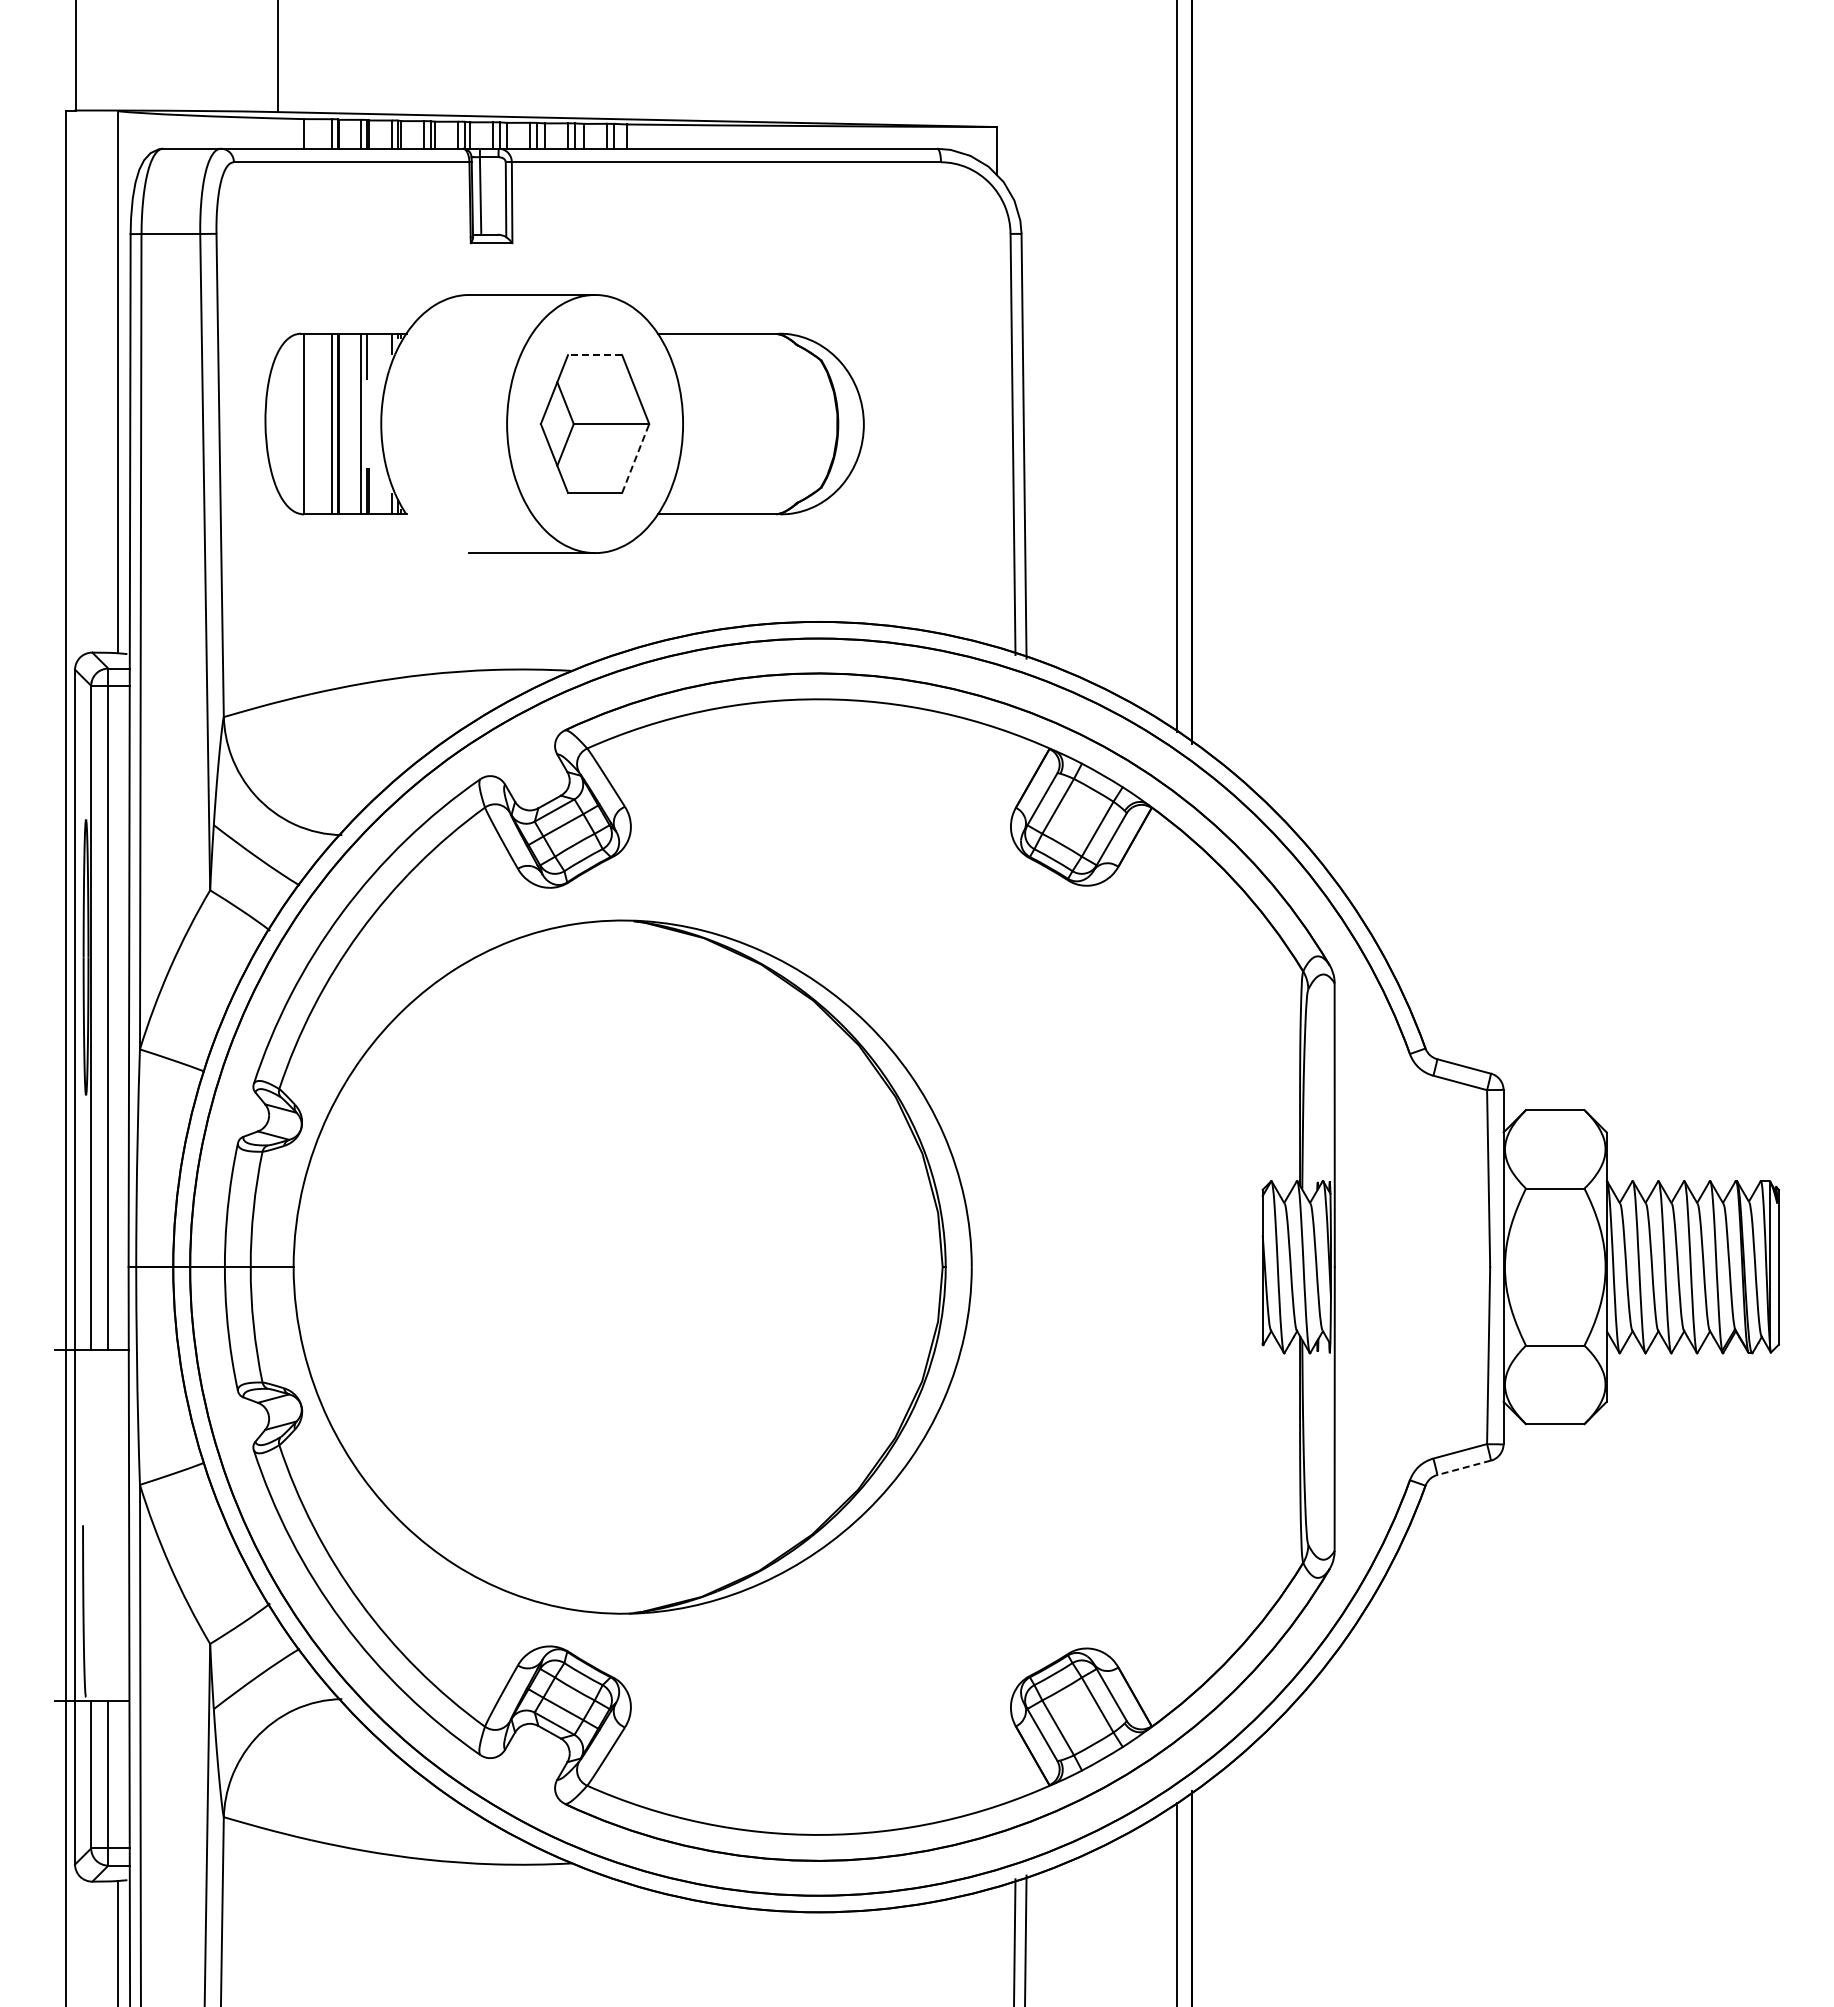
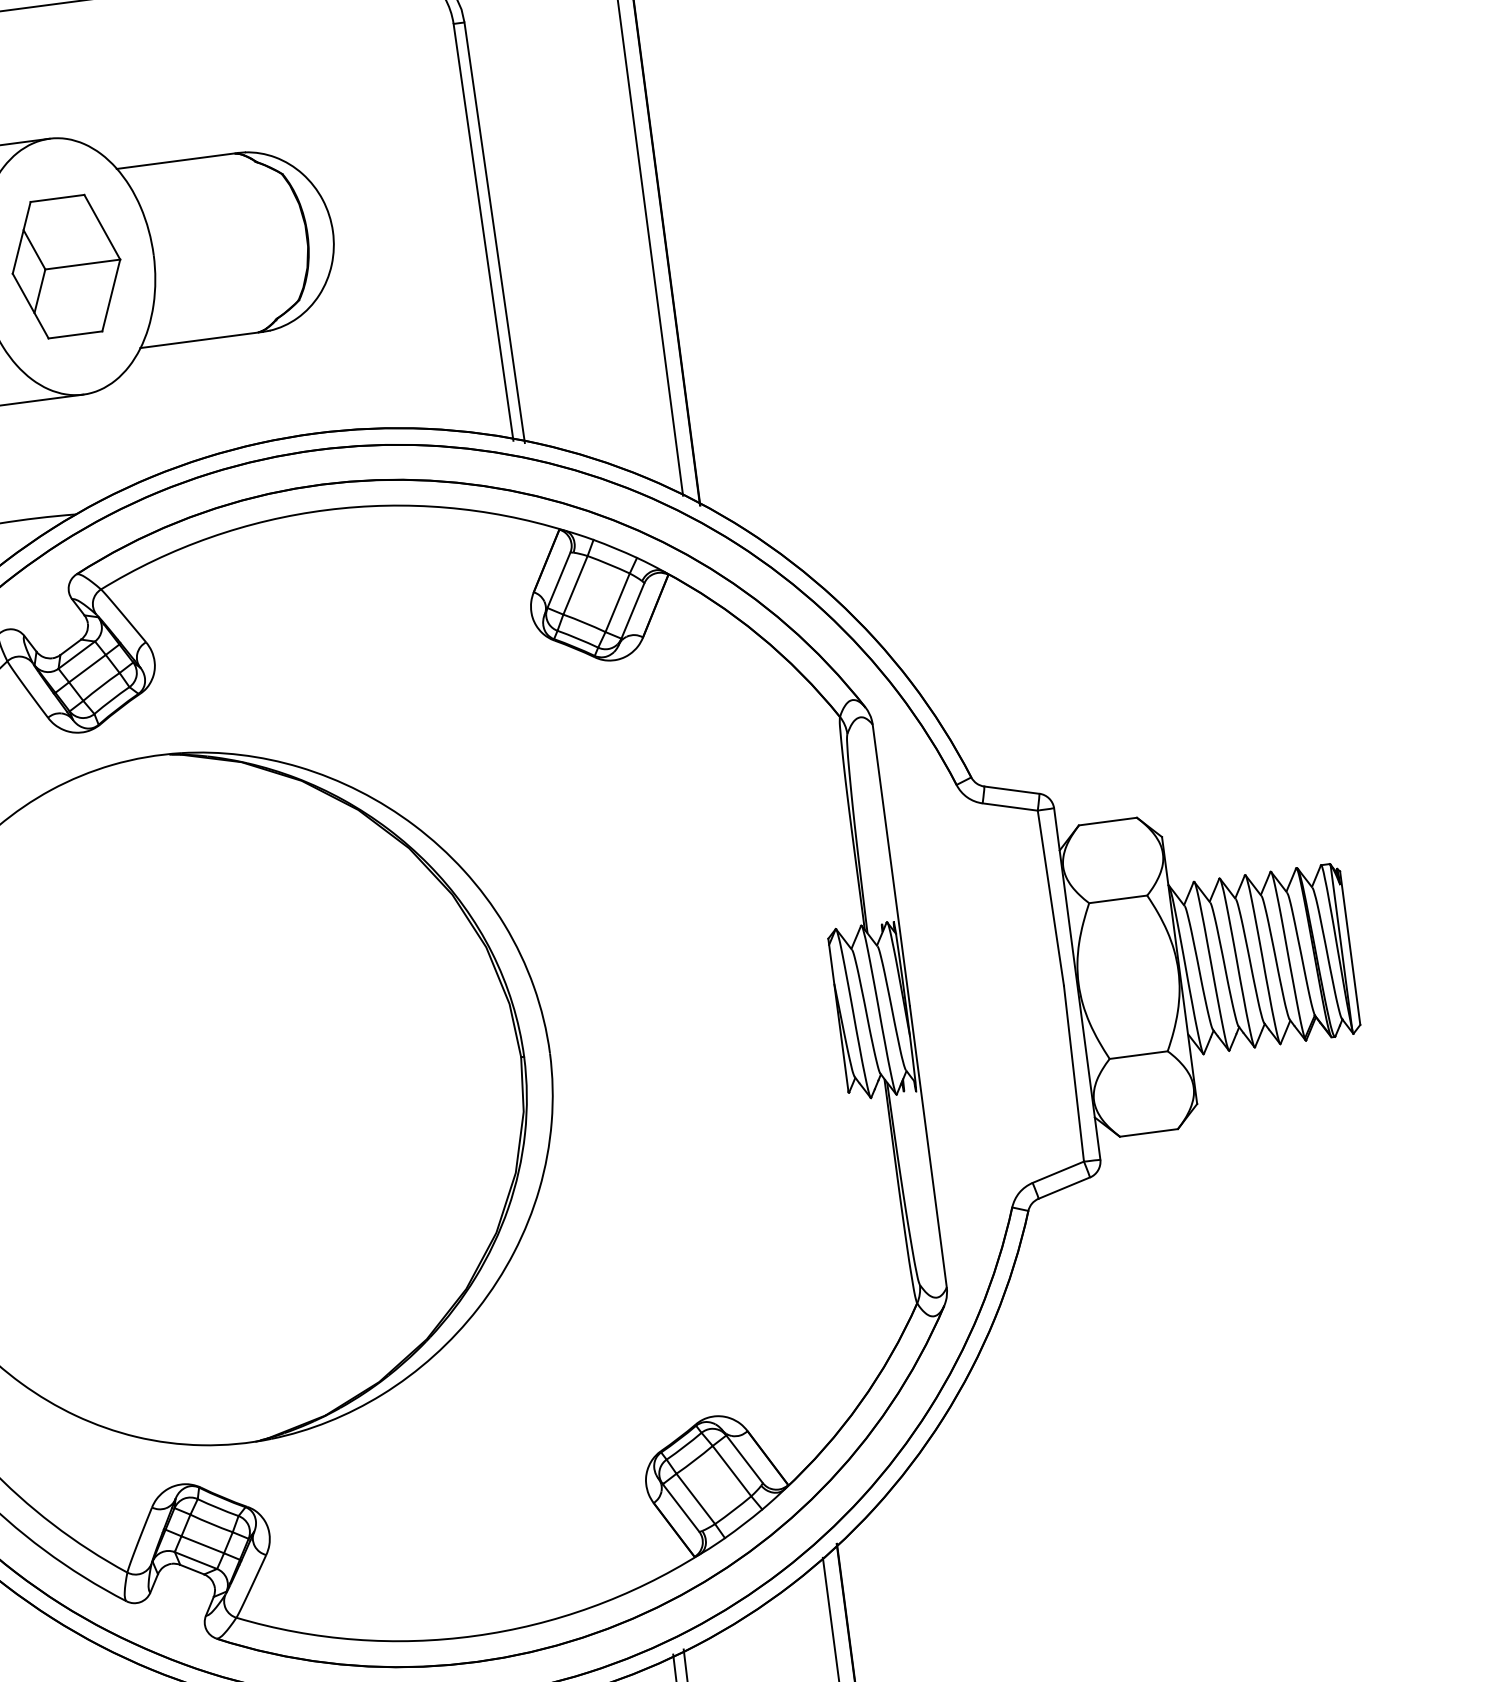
line: (594, 355) -> (56, 198), dashed -> solid
line: (635, 458) -> (111, 295), dashed -> solid
line: (1464, 1467) -> (1064, 1187), dashed -> solid

